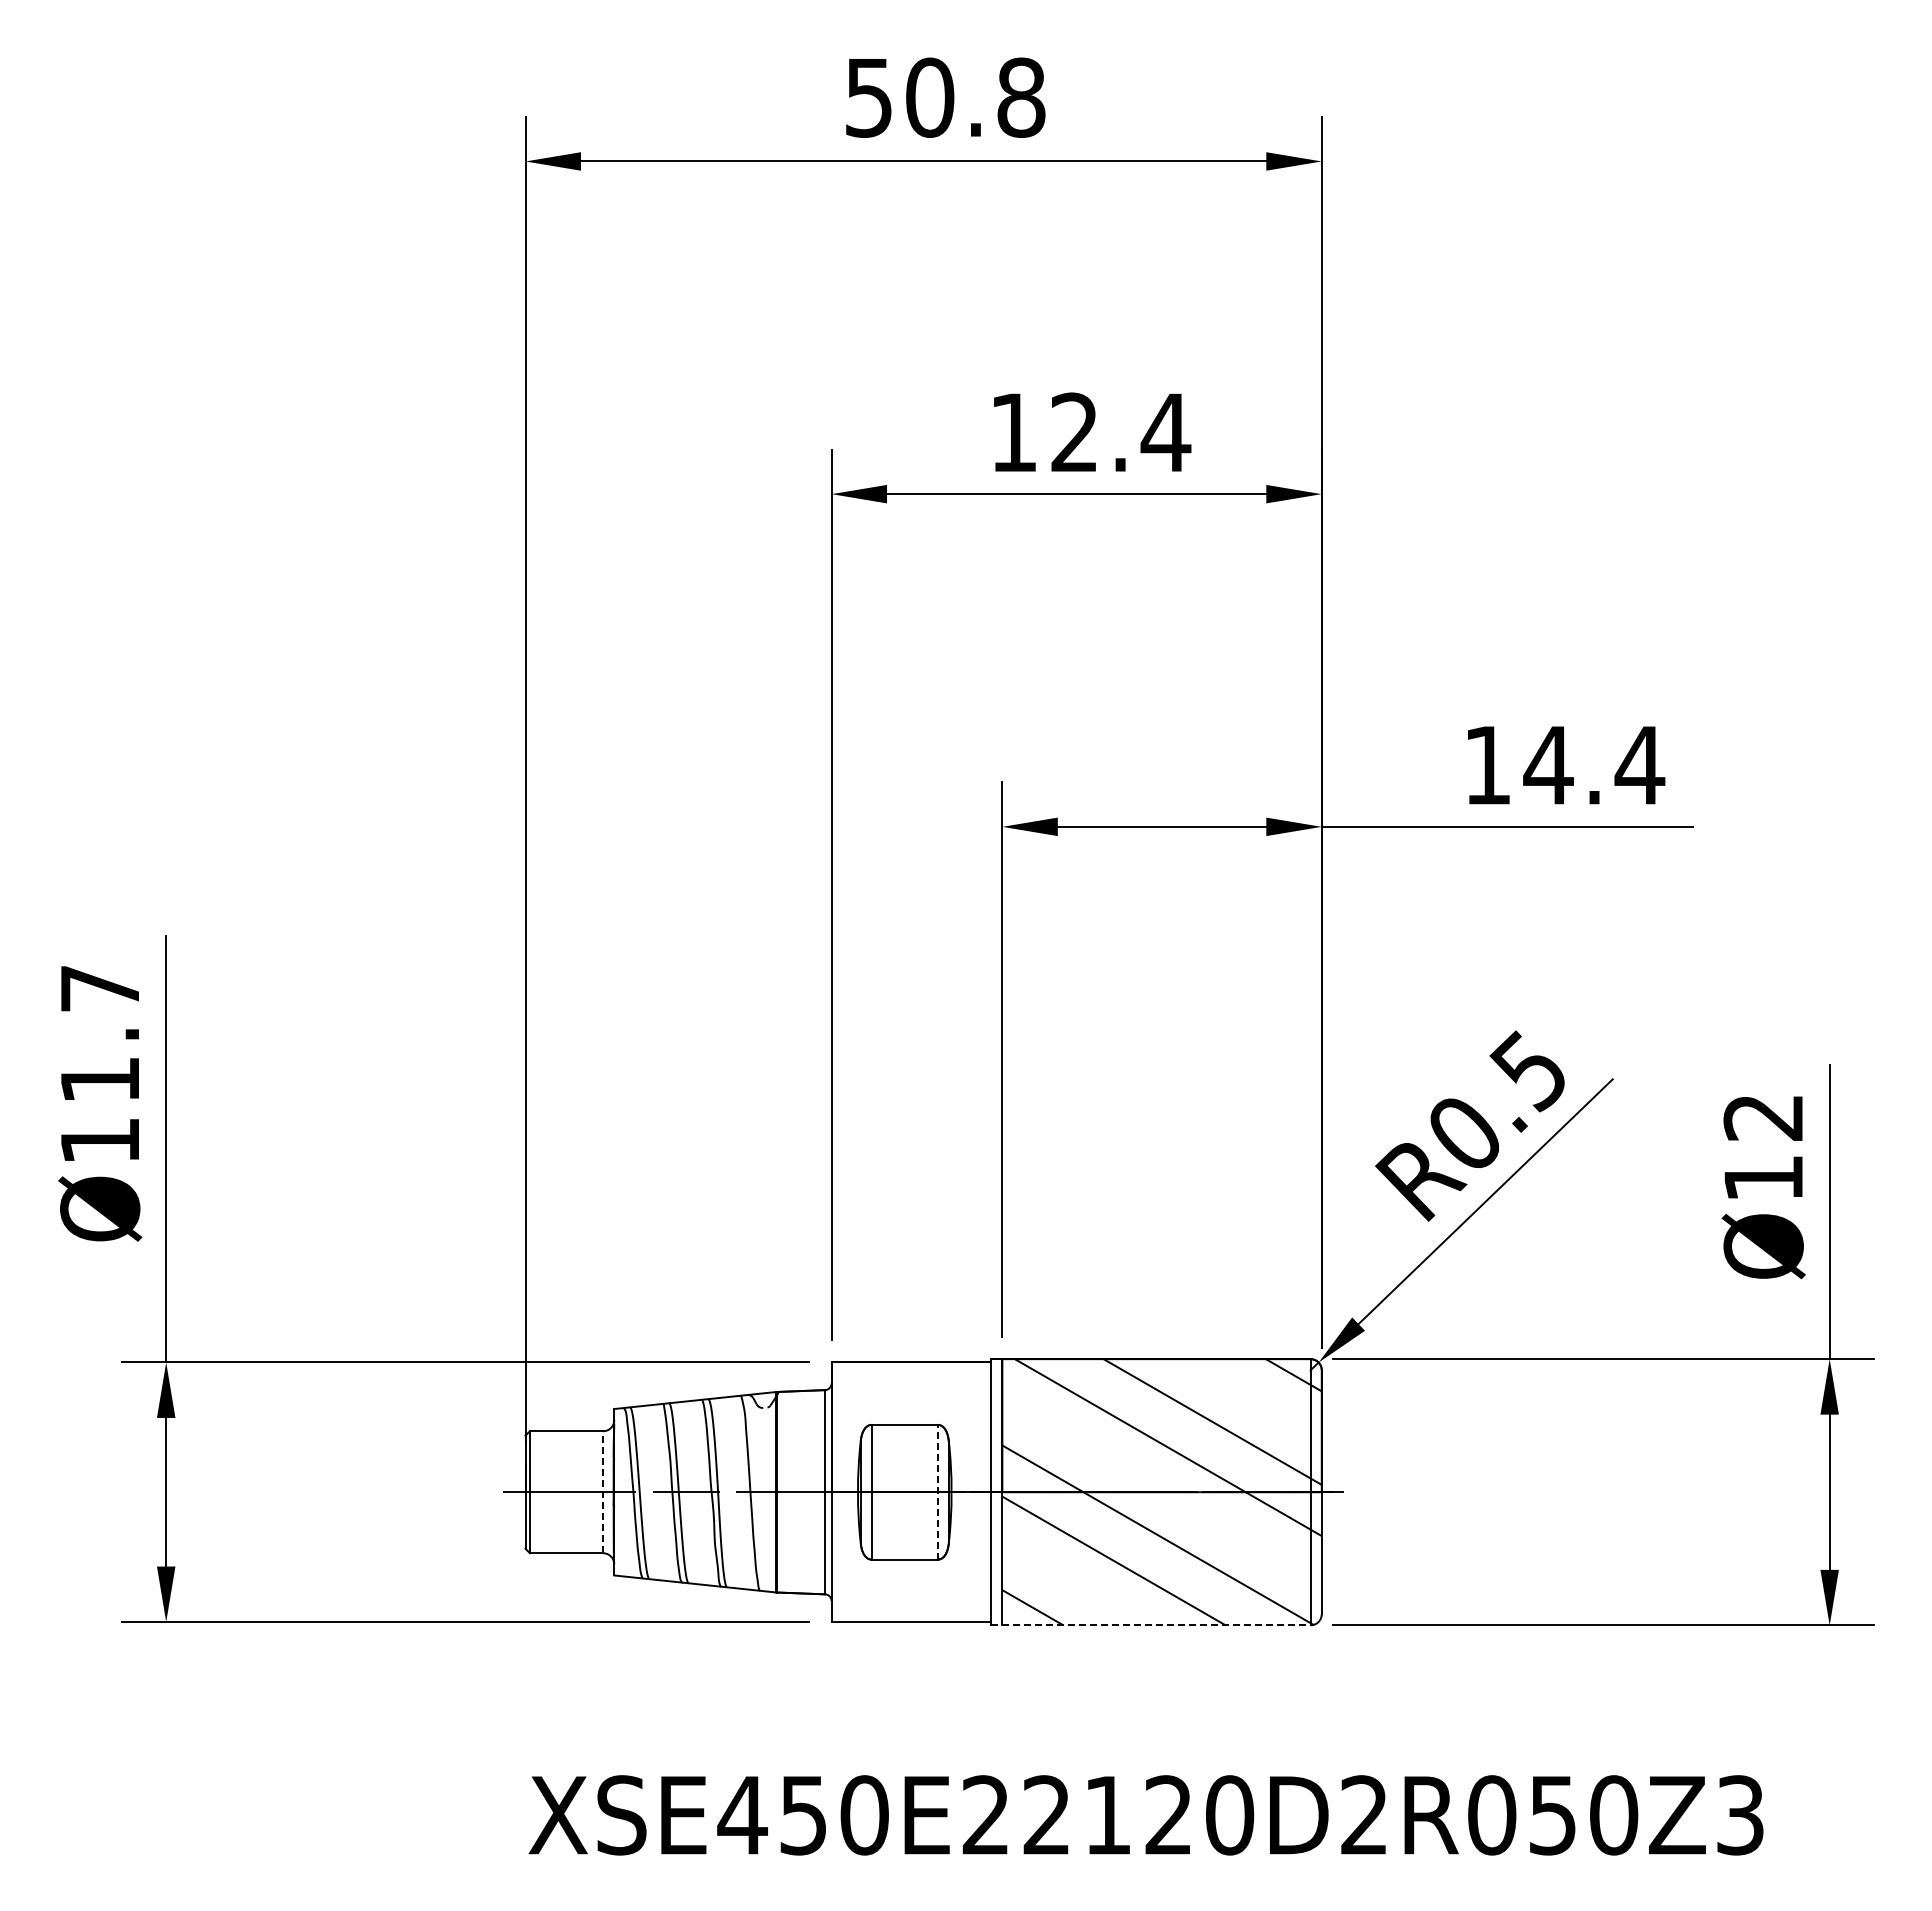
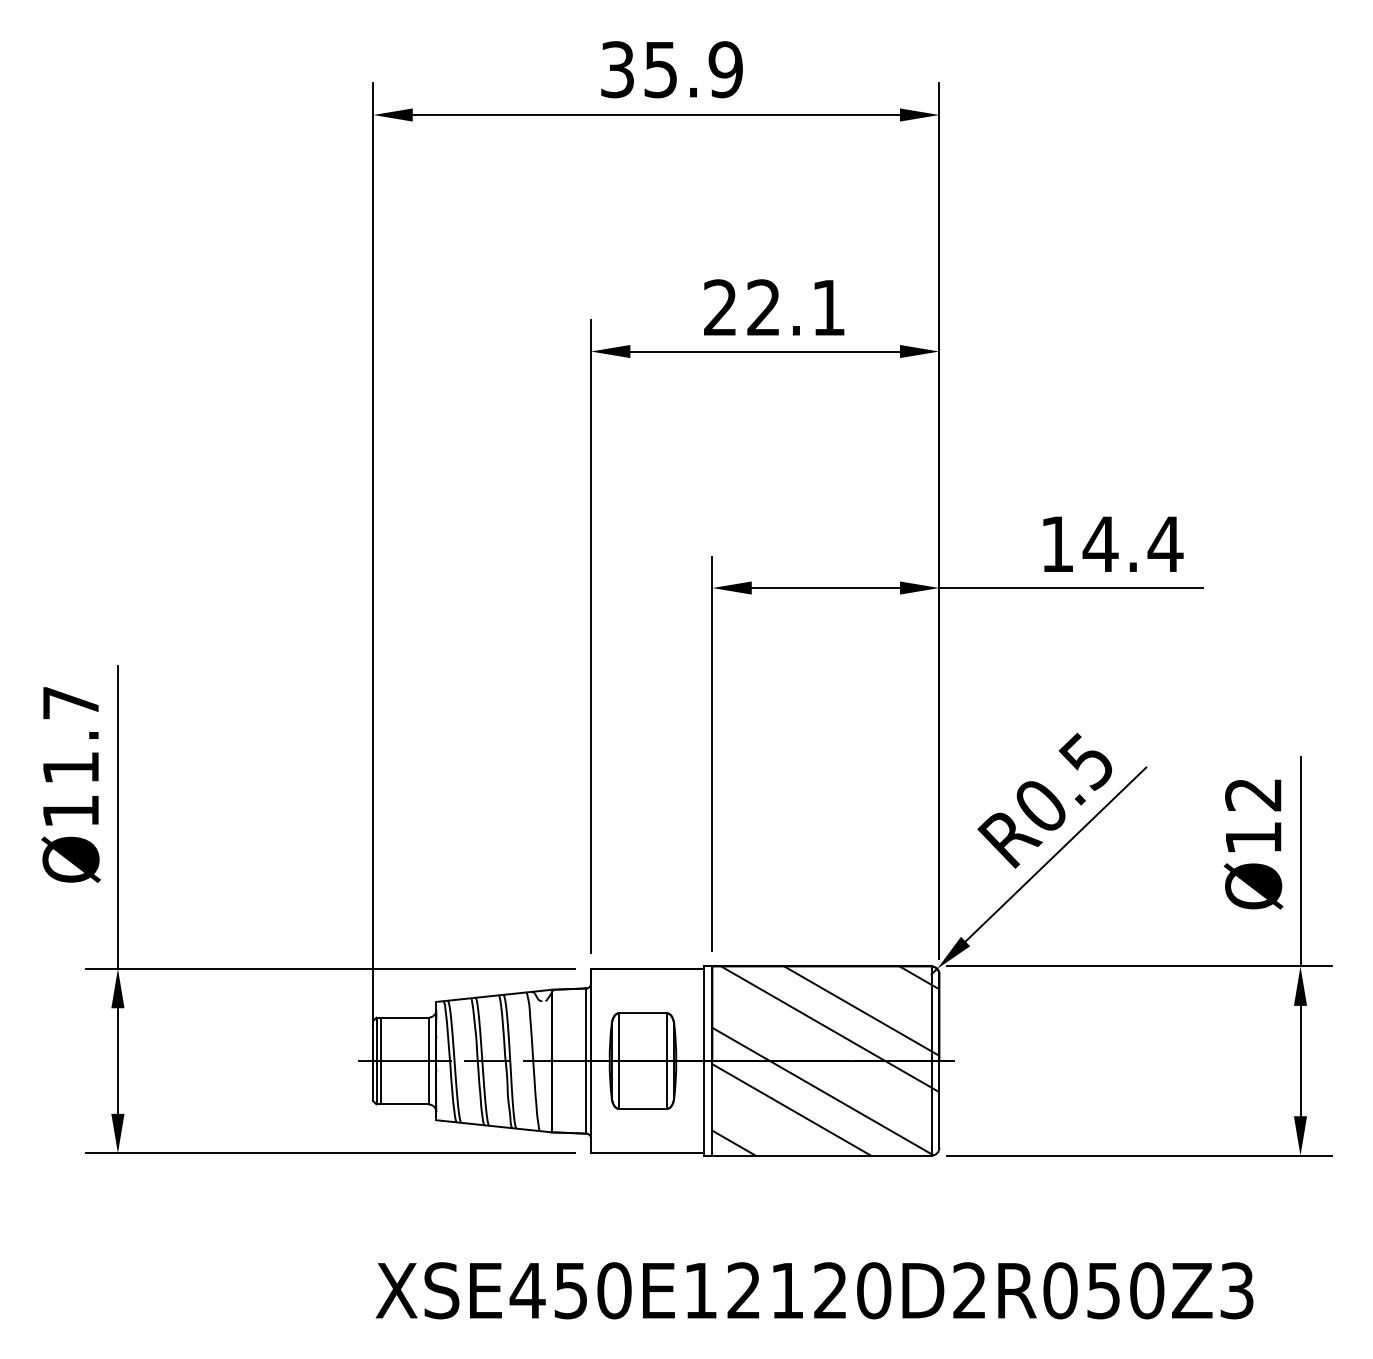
text: (945, 97) -> (671, 69), 50.8 -> 35.9
text: (1090, 431) -> (775, 306), 12.4 -> 22.1
line: (938, 1491) -> (666, 1060), dashed -> solid
line: (536, 1492) -> (381, 1061), added
line: (603, 1492) -> (428, 1061), dashed -> solid
line: (1150, 1625) -> (817, 1155), dashed -> solid
text: (984, 1814) -> (699, 1290), XSE450E22120D2R050Z3 -> XSE450E12120D2R050Z3

